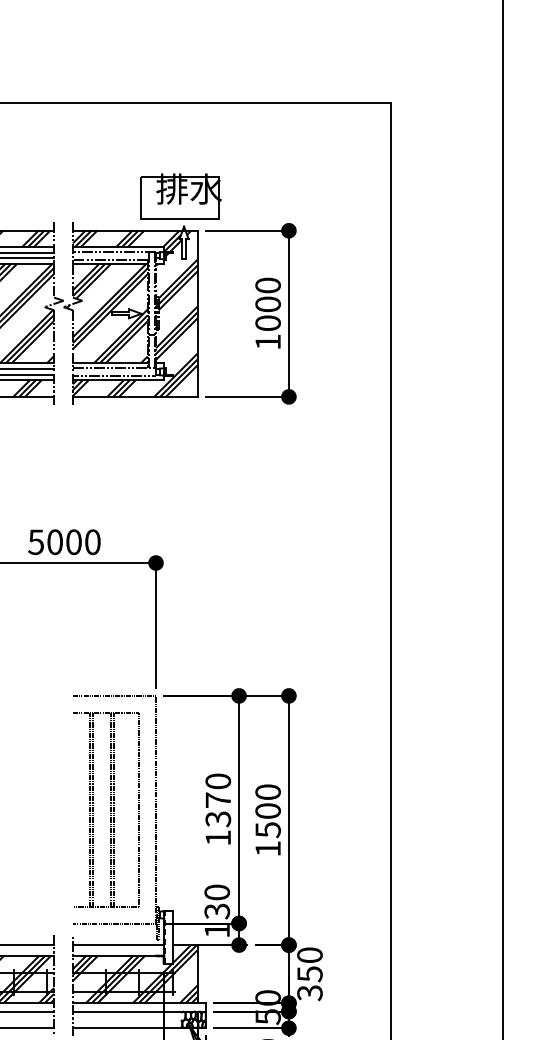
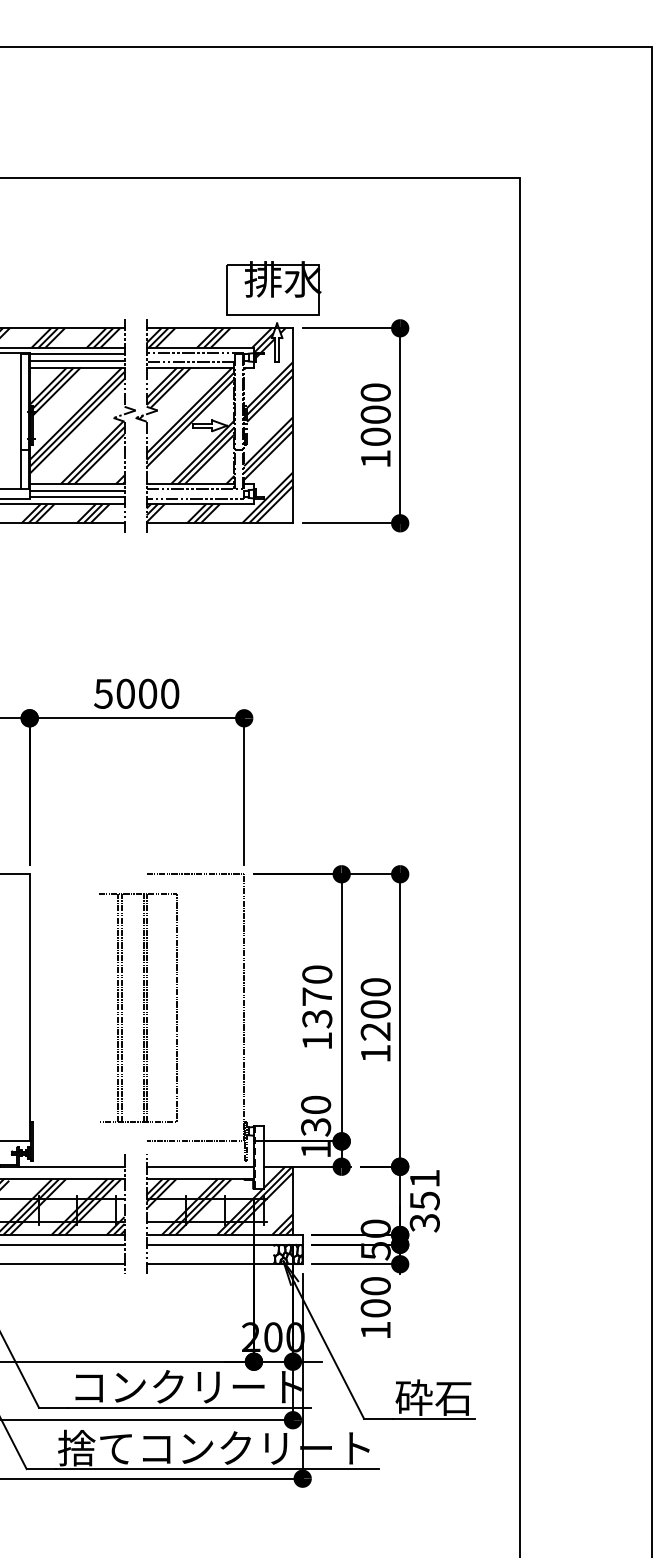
part: (106, 809) -> (138, 1007), moved
text: (267, 829) -> (375, 1031), 1500 -> 1200
text: (309, 955) -> (424, 1178), 350 -> 351

